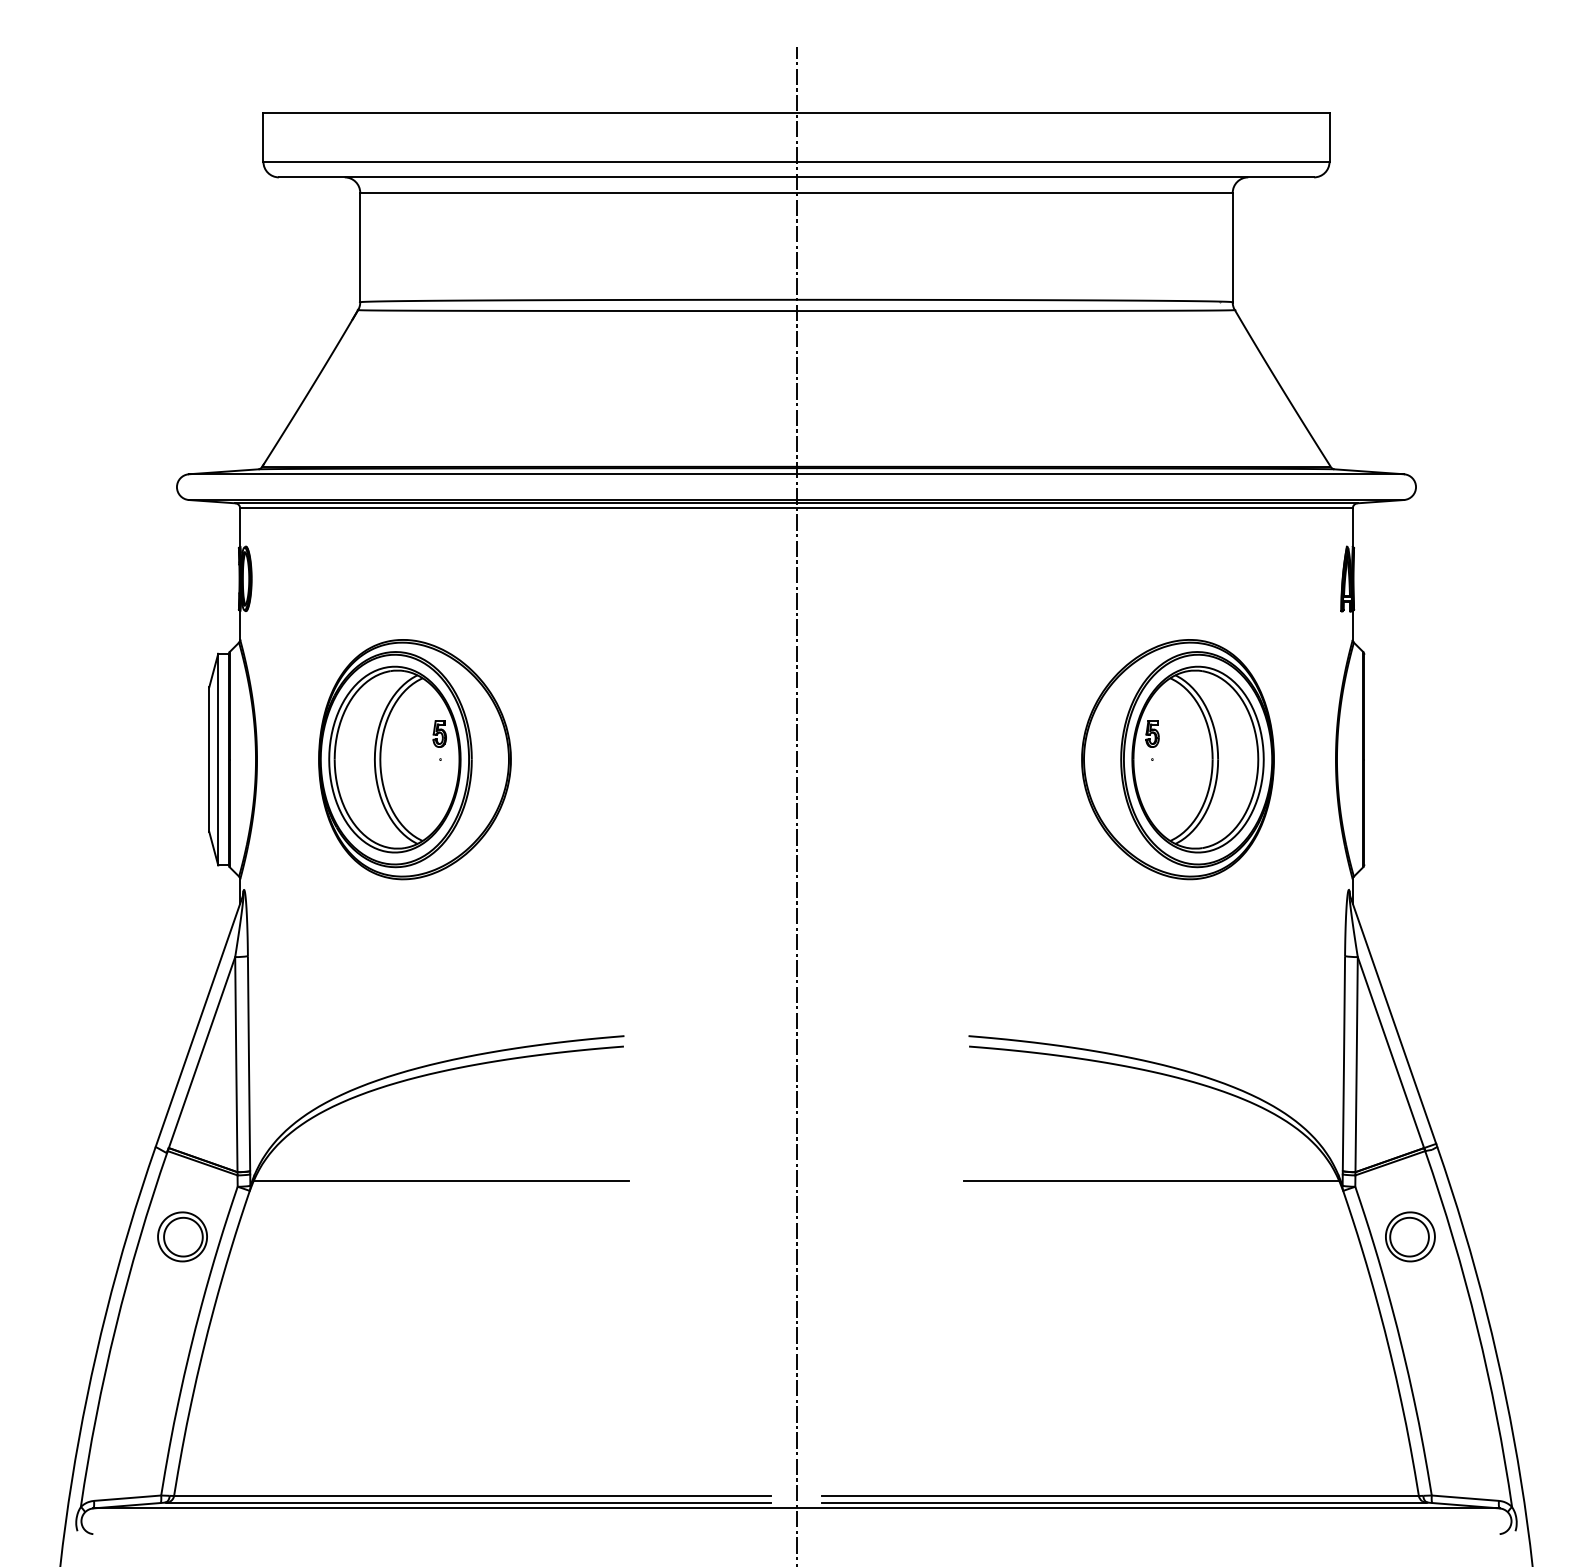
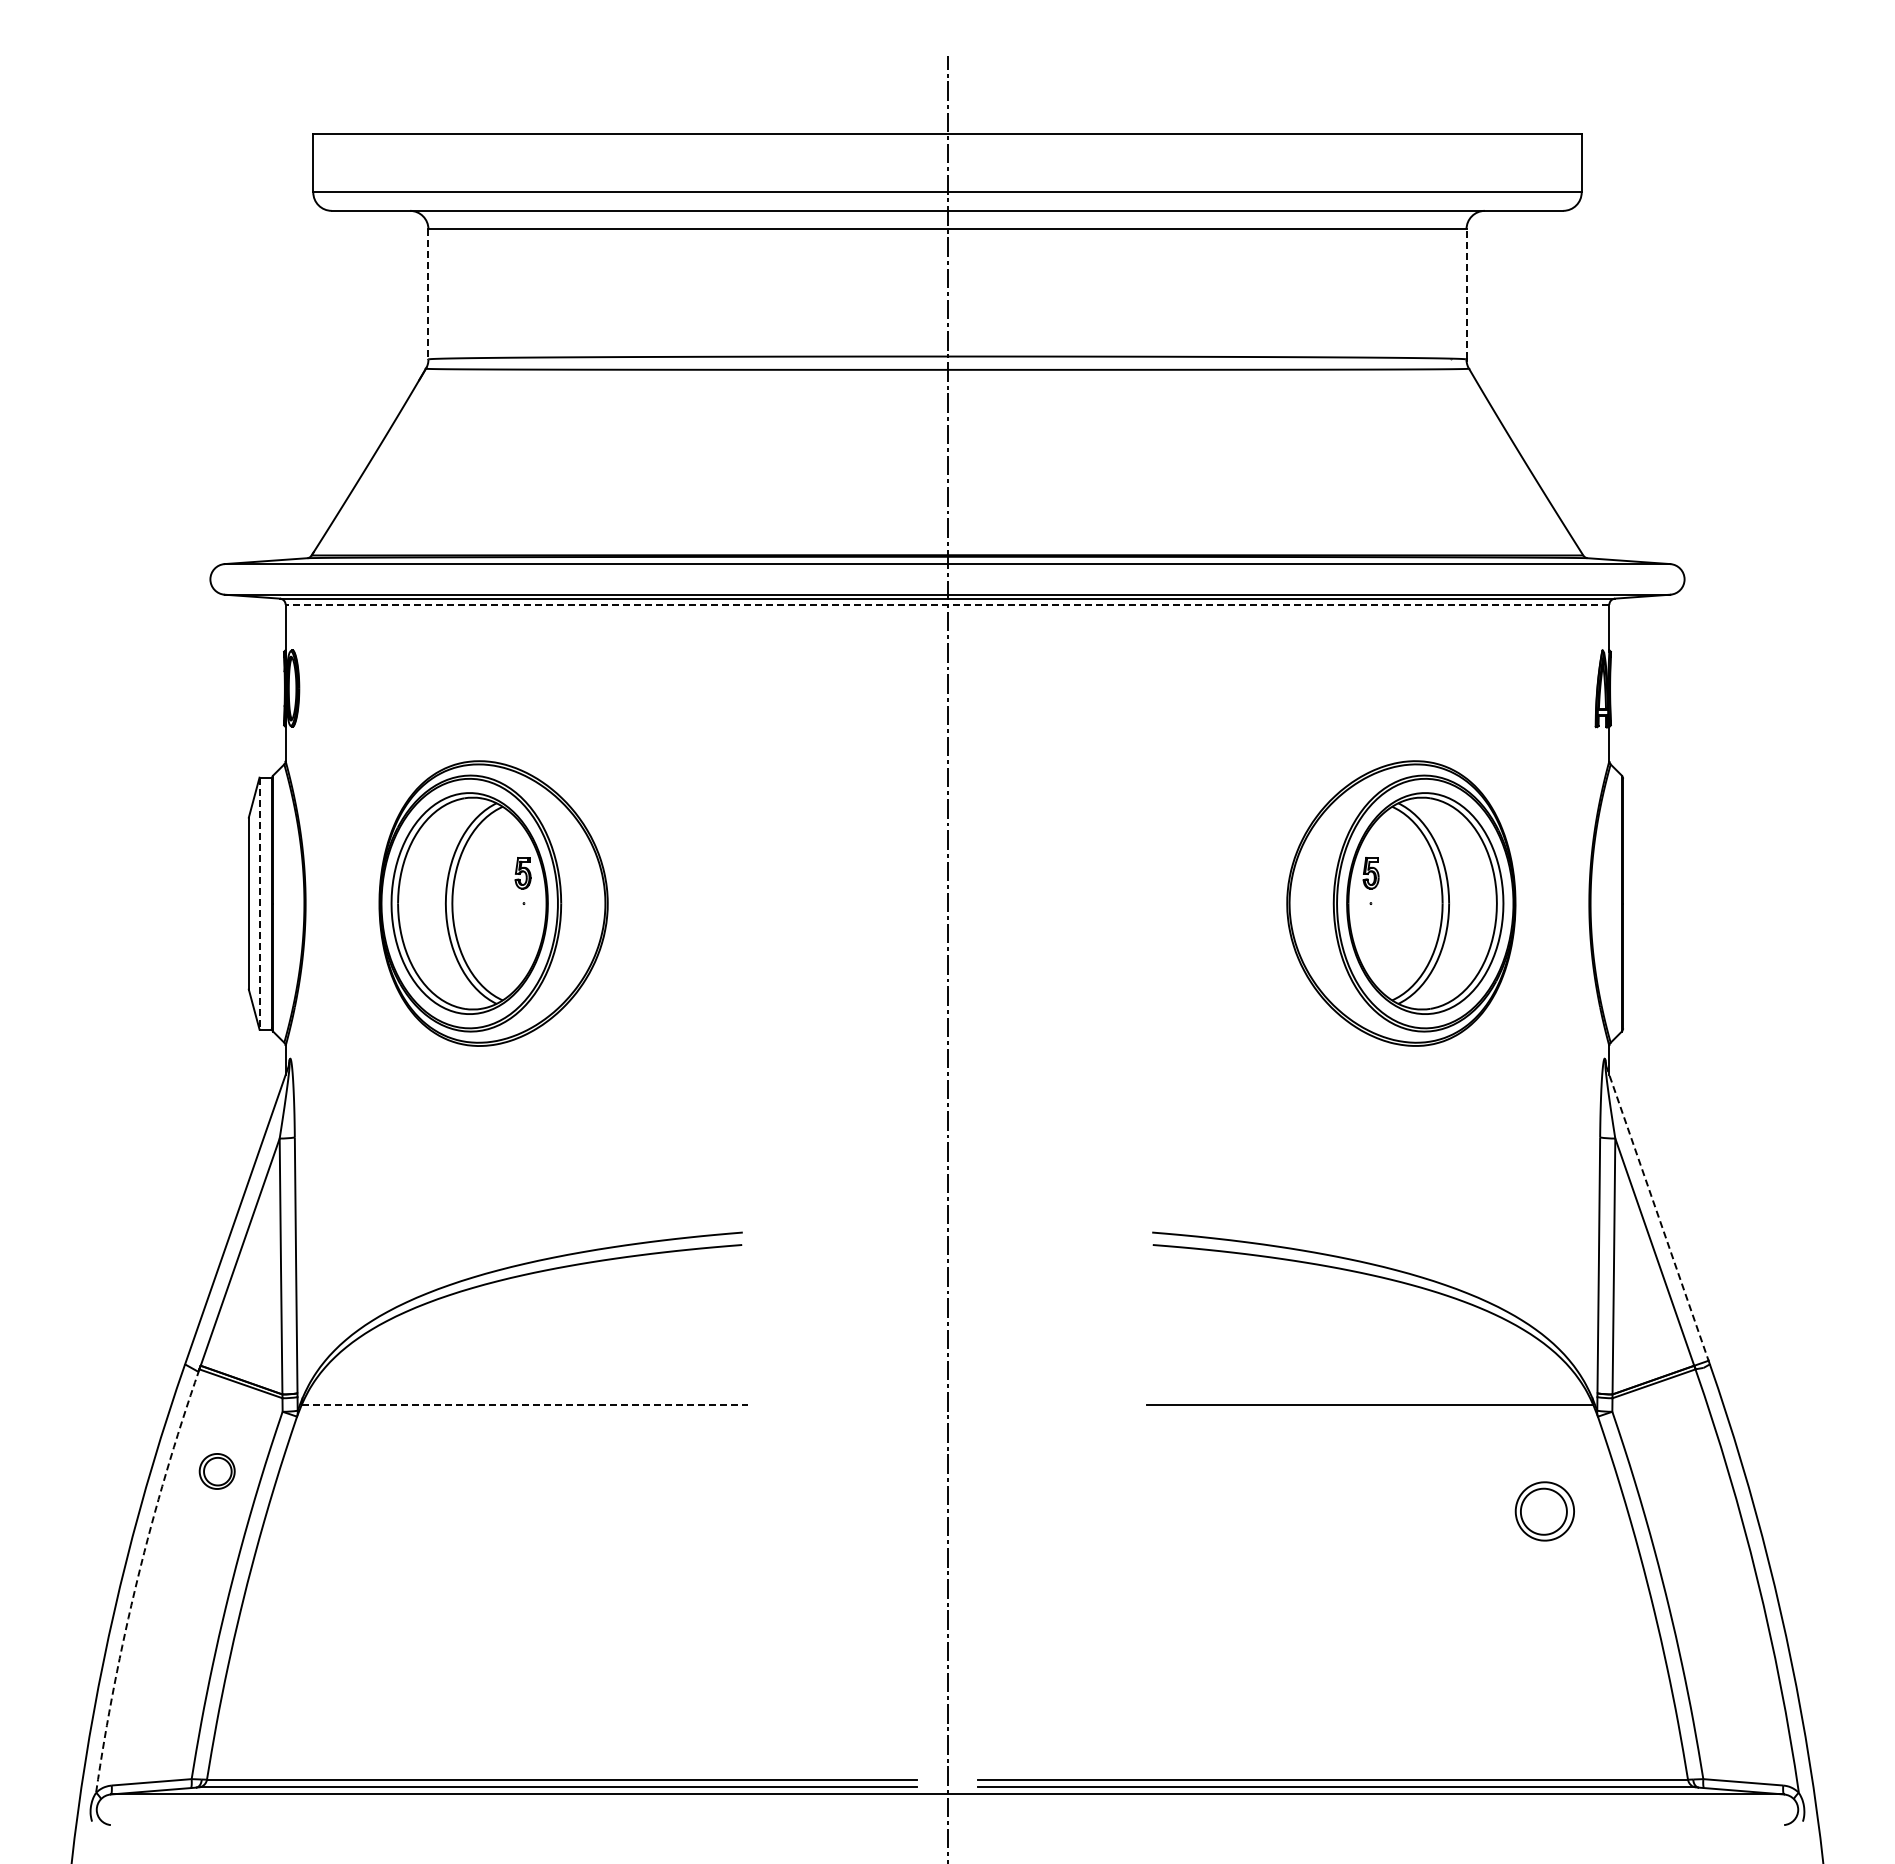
line: (1232, 246) -> (1466, 293), solid -> dashed
line: (360, 247) -> (428, 294), solid -> dashed
line: (796, 508) -> (947, 604), solid -> dashed
line: (218, 759) -> (259, 903), solid -> dashed
line: (1393, 1020) -> (1657, 1213), solid -> dashed
line: (441, 1180) -> (525, 1404), solid -> dashed
part: (182, 1236) -> (217, 1471), size x0.6
part: (1410, 1236) -> (1544, 1511), moved
arc: (115, 1326) -> (137, 1578), solid -> dashed

